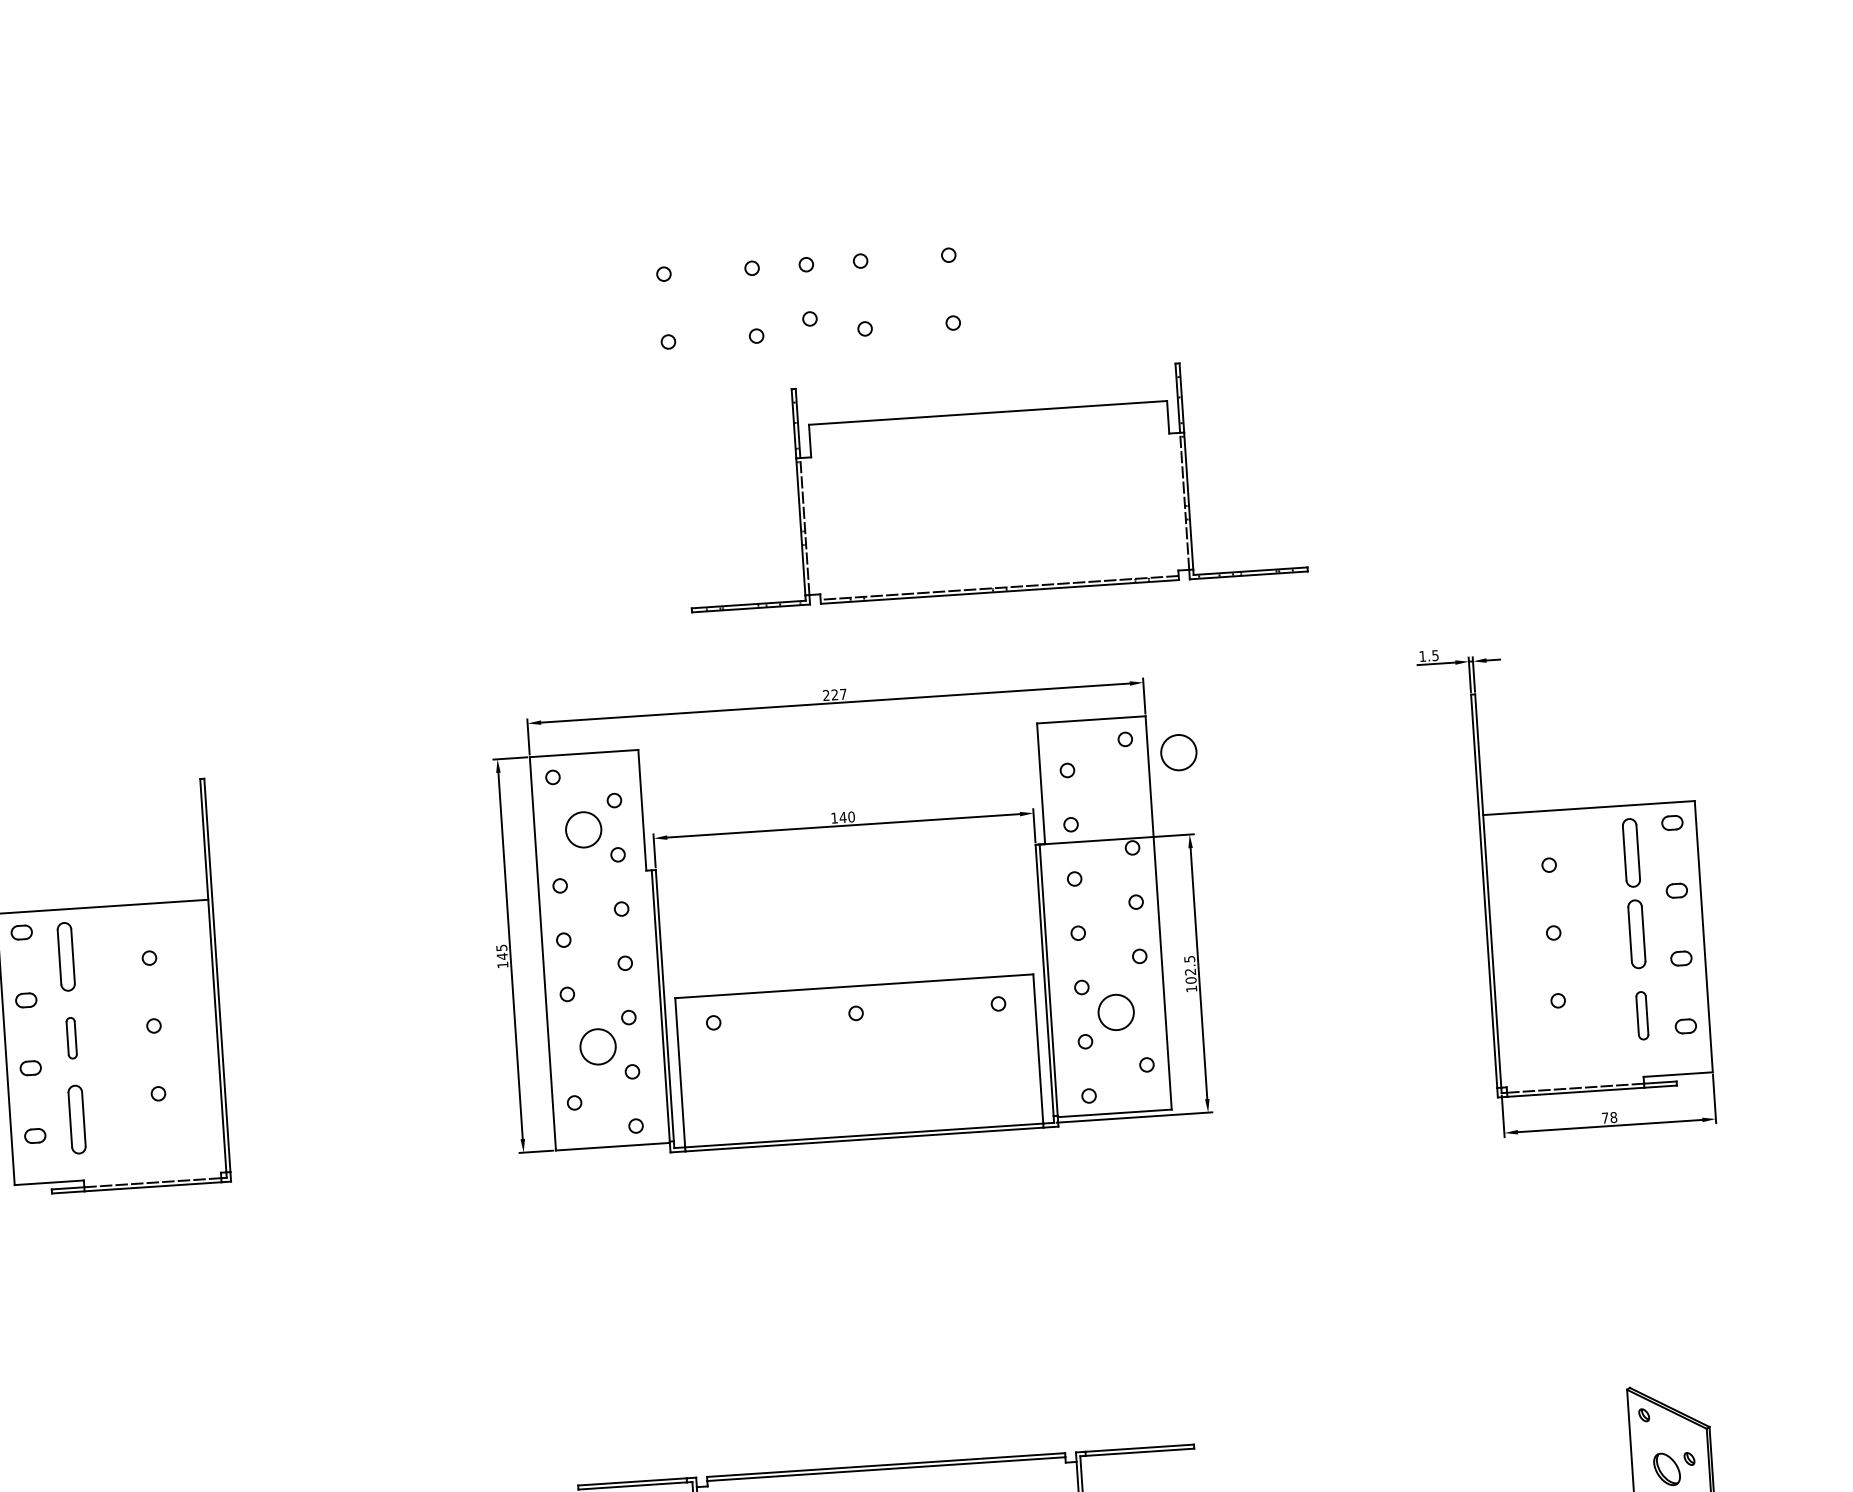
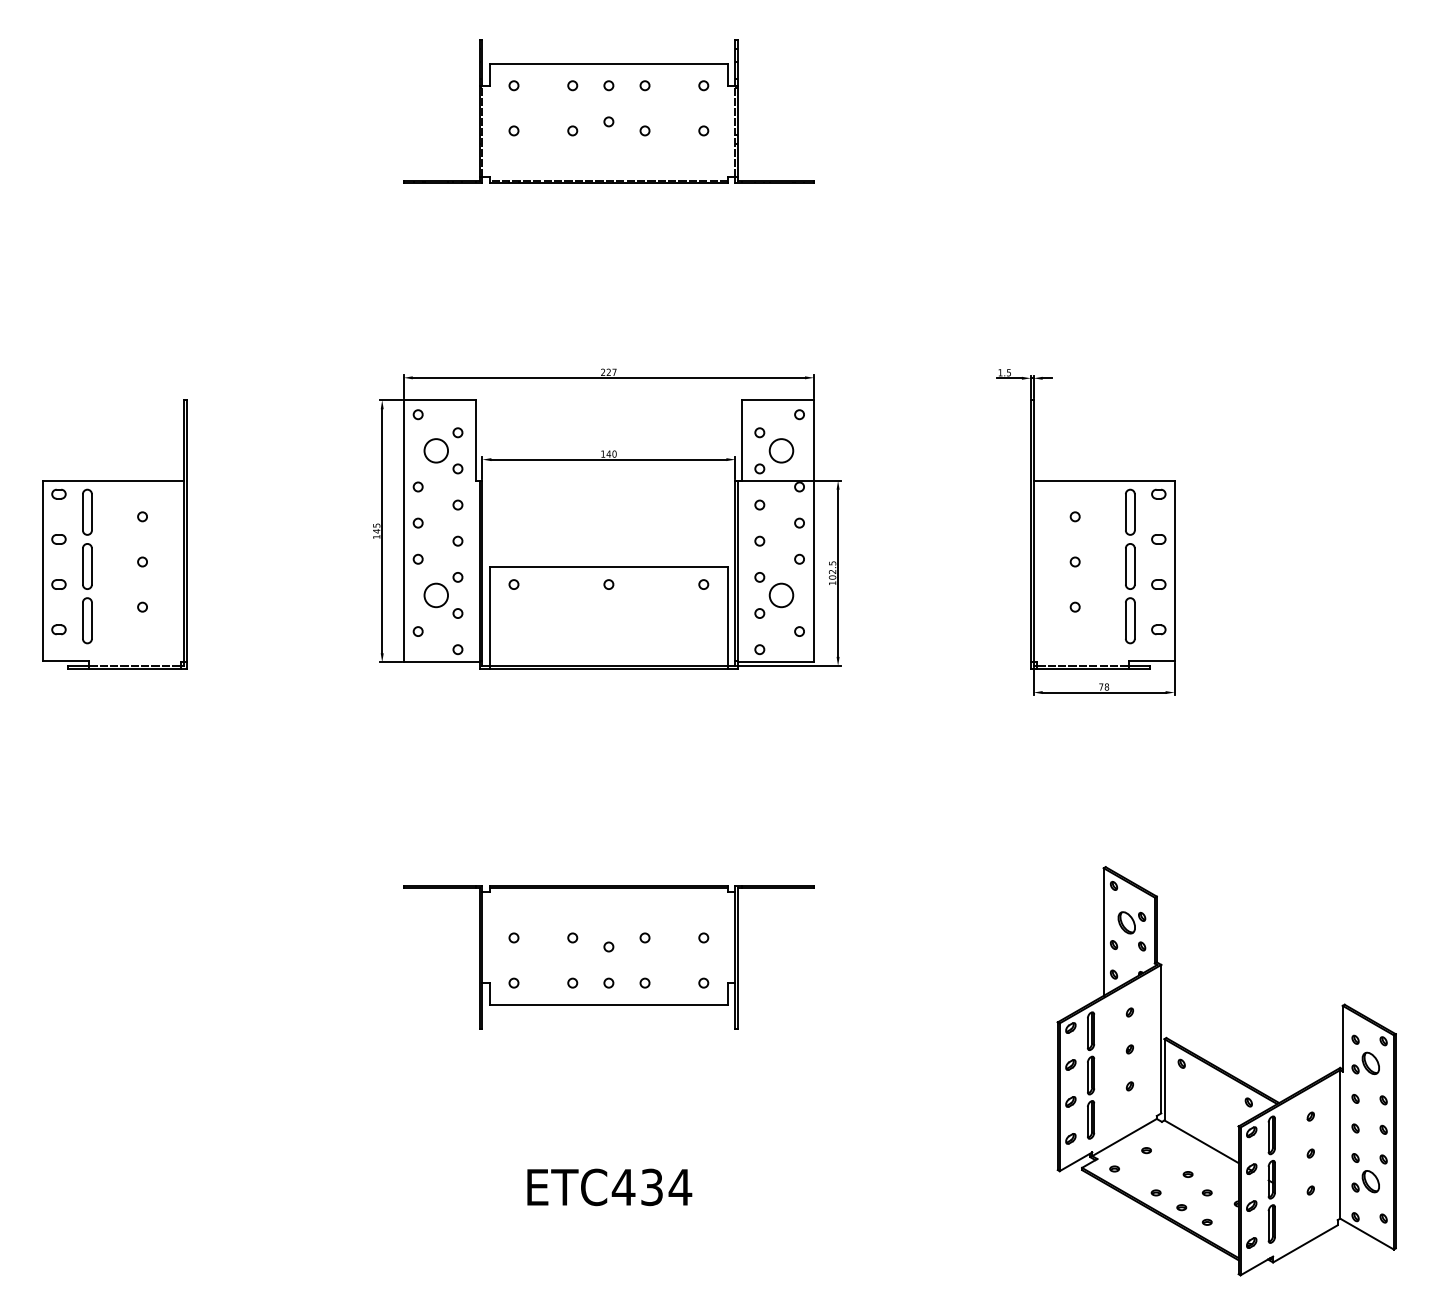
part: (992, 484) -> (608, 111), moved
circle: (1178, 752) -> (781, 450), moved
part: (1642, 1015) -> (1130, 620), size x1.43
part: (71, 1038) -> (87, 566), size x1.67

